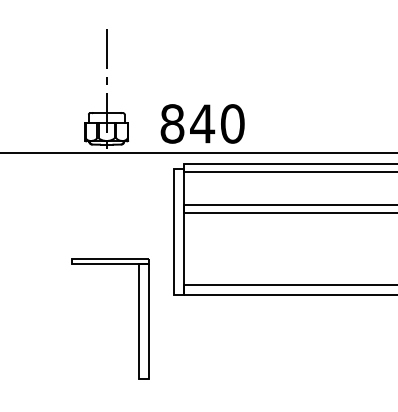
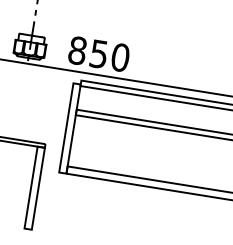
text: (202, 123) -> (99, 53), 840 -> 850

